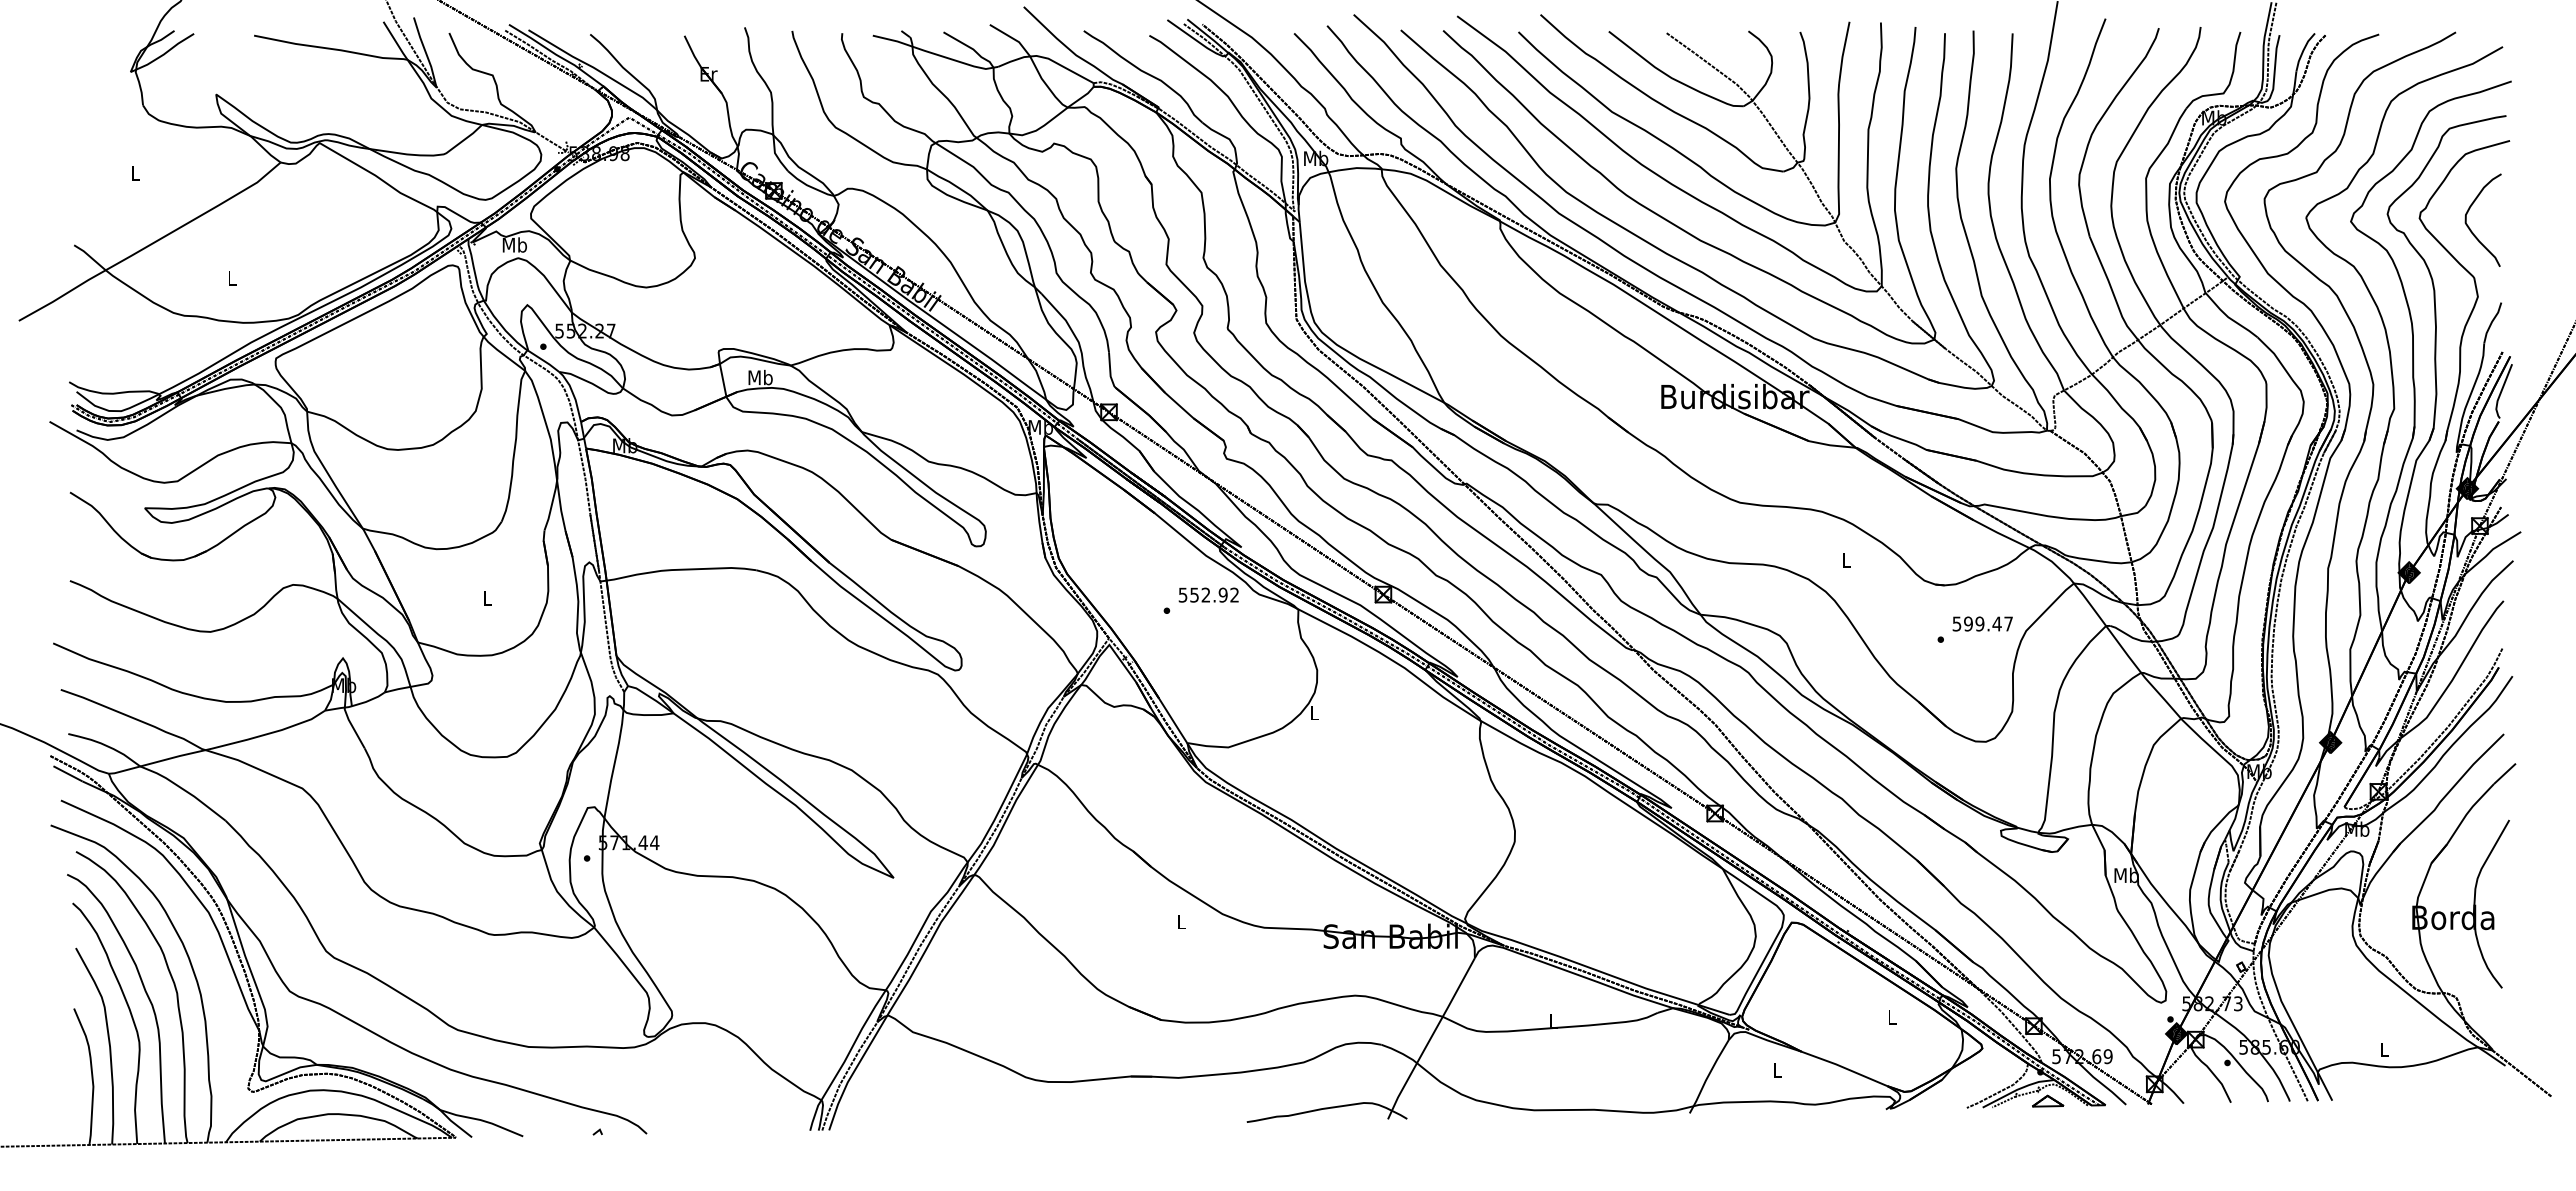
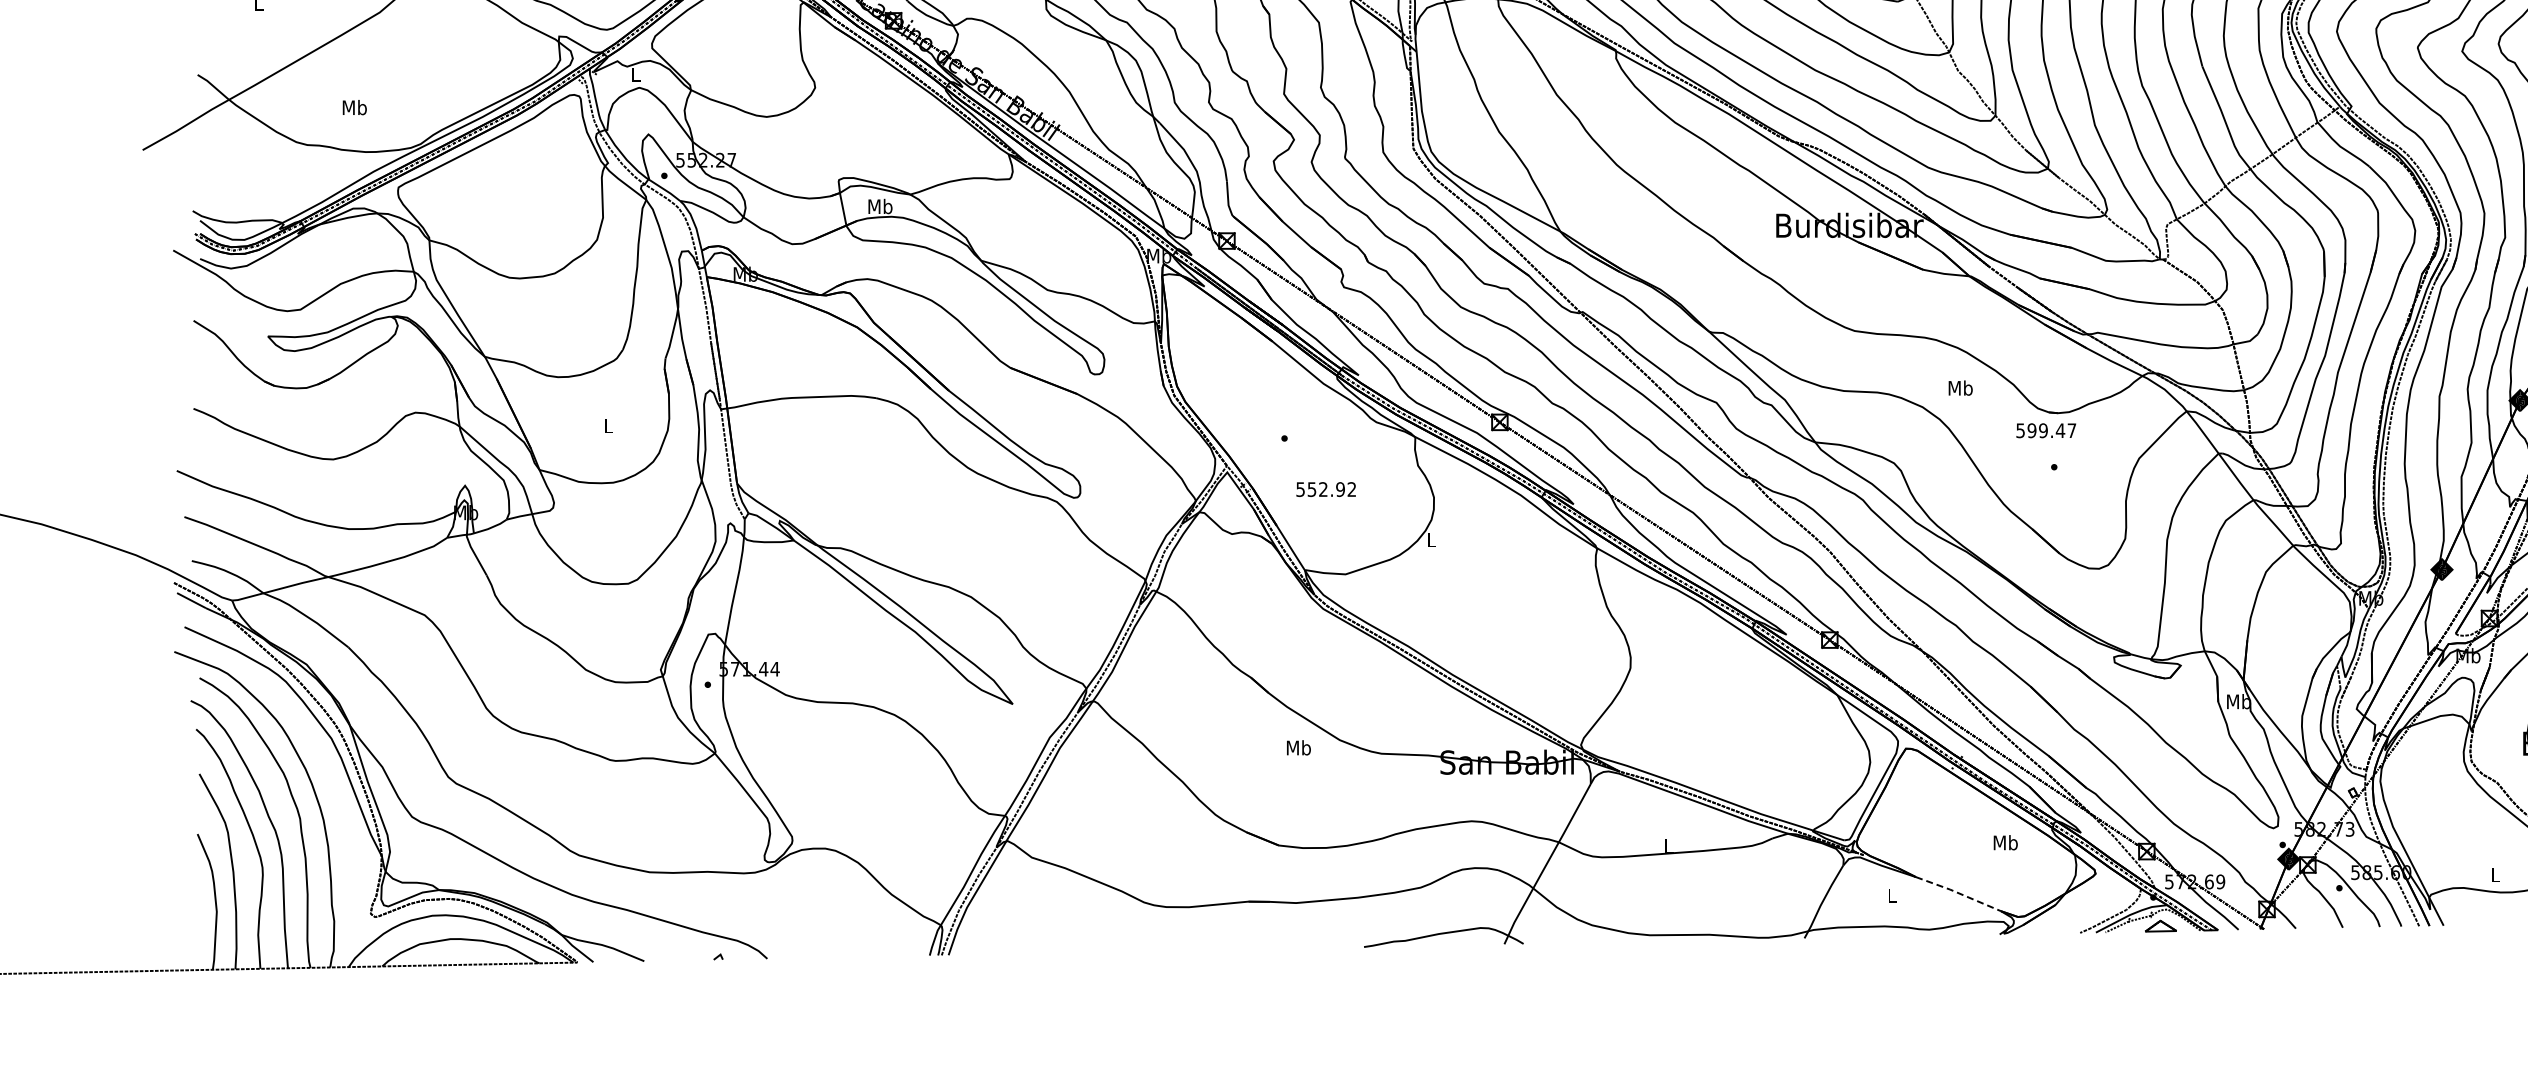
text: (514, 244) -> (635, 74), Mb -> L
text: (232, 277) -> (355, 106), L -> Mb
text: (1846, 559) -> (1960, 387), L -> Mb
text: (1208, 594) -> (1325, 488), moved
text: (1982, 623) -> (2045, 430), moved
text: (1181, 921) -> (1299, 747), L -> Mb
text: (1892, 1016) -> (2006, 841), L -> Mb
line: (1844, 1067) -> (1958, 892), solid -> dashed

